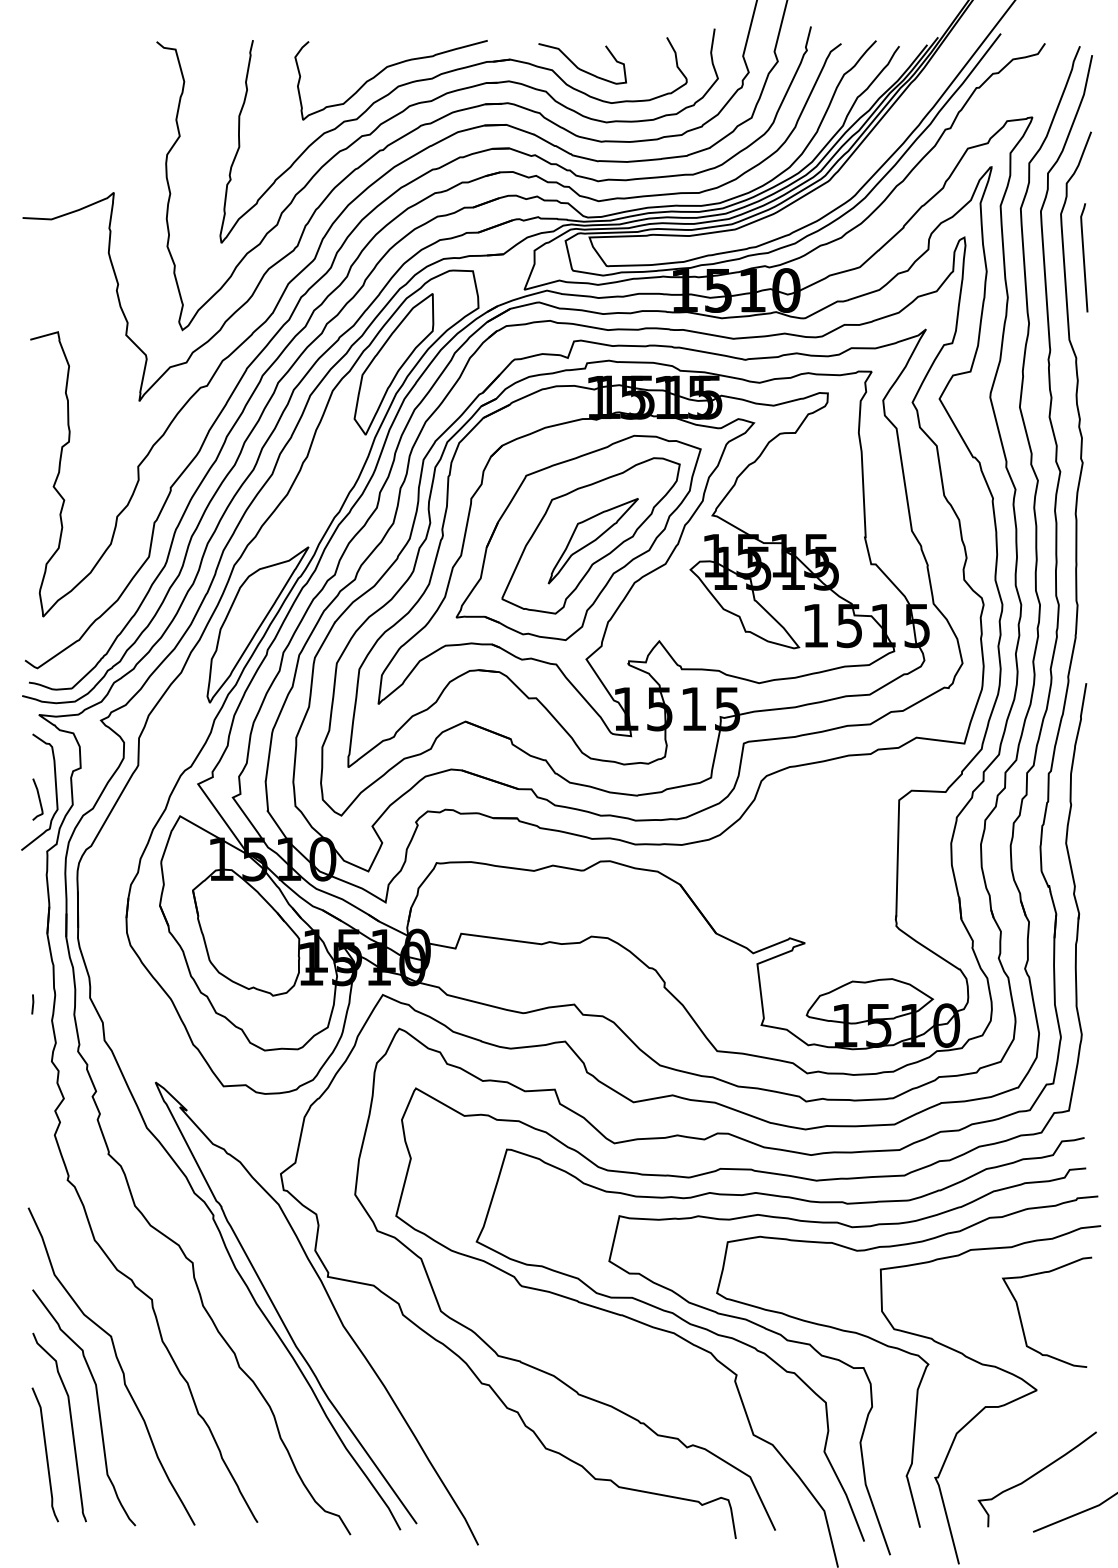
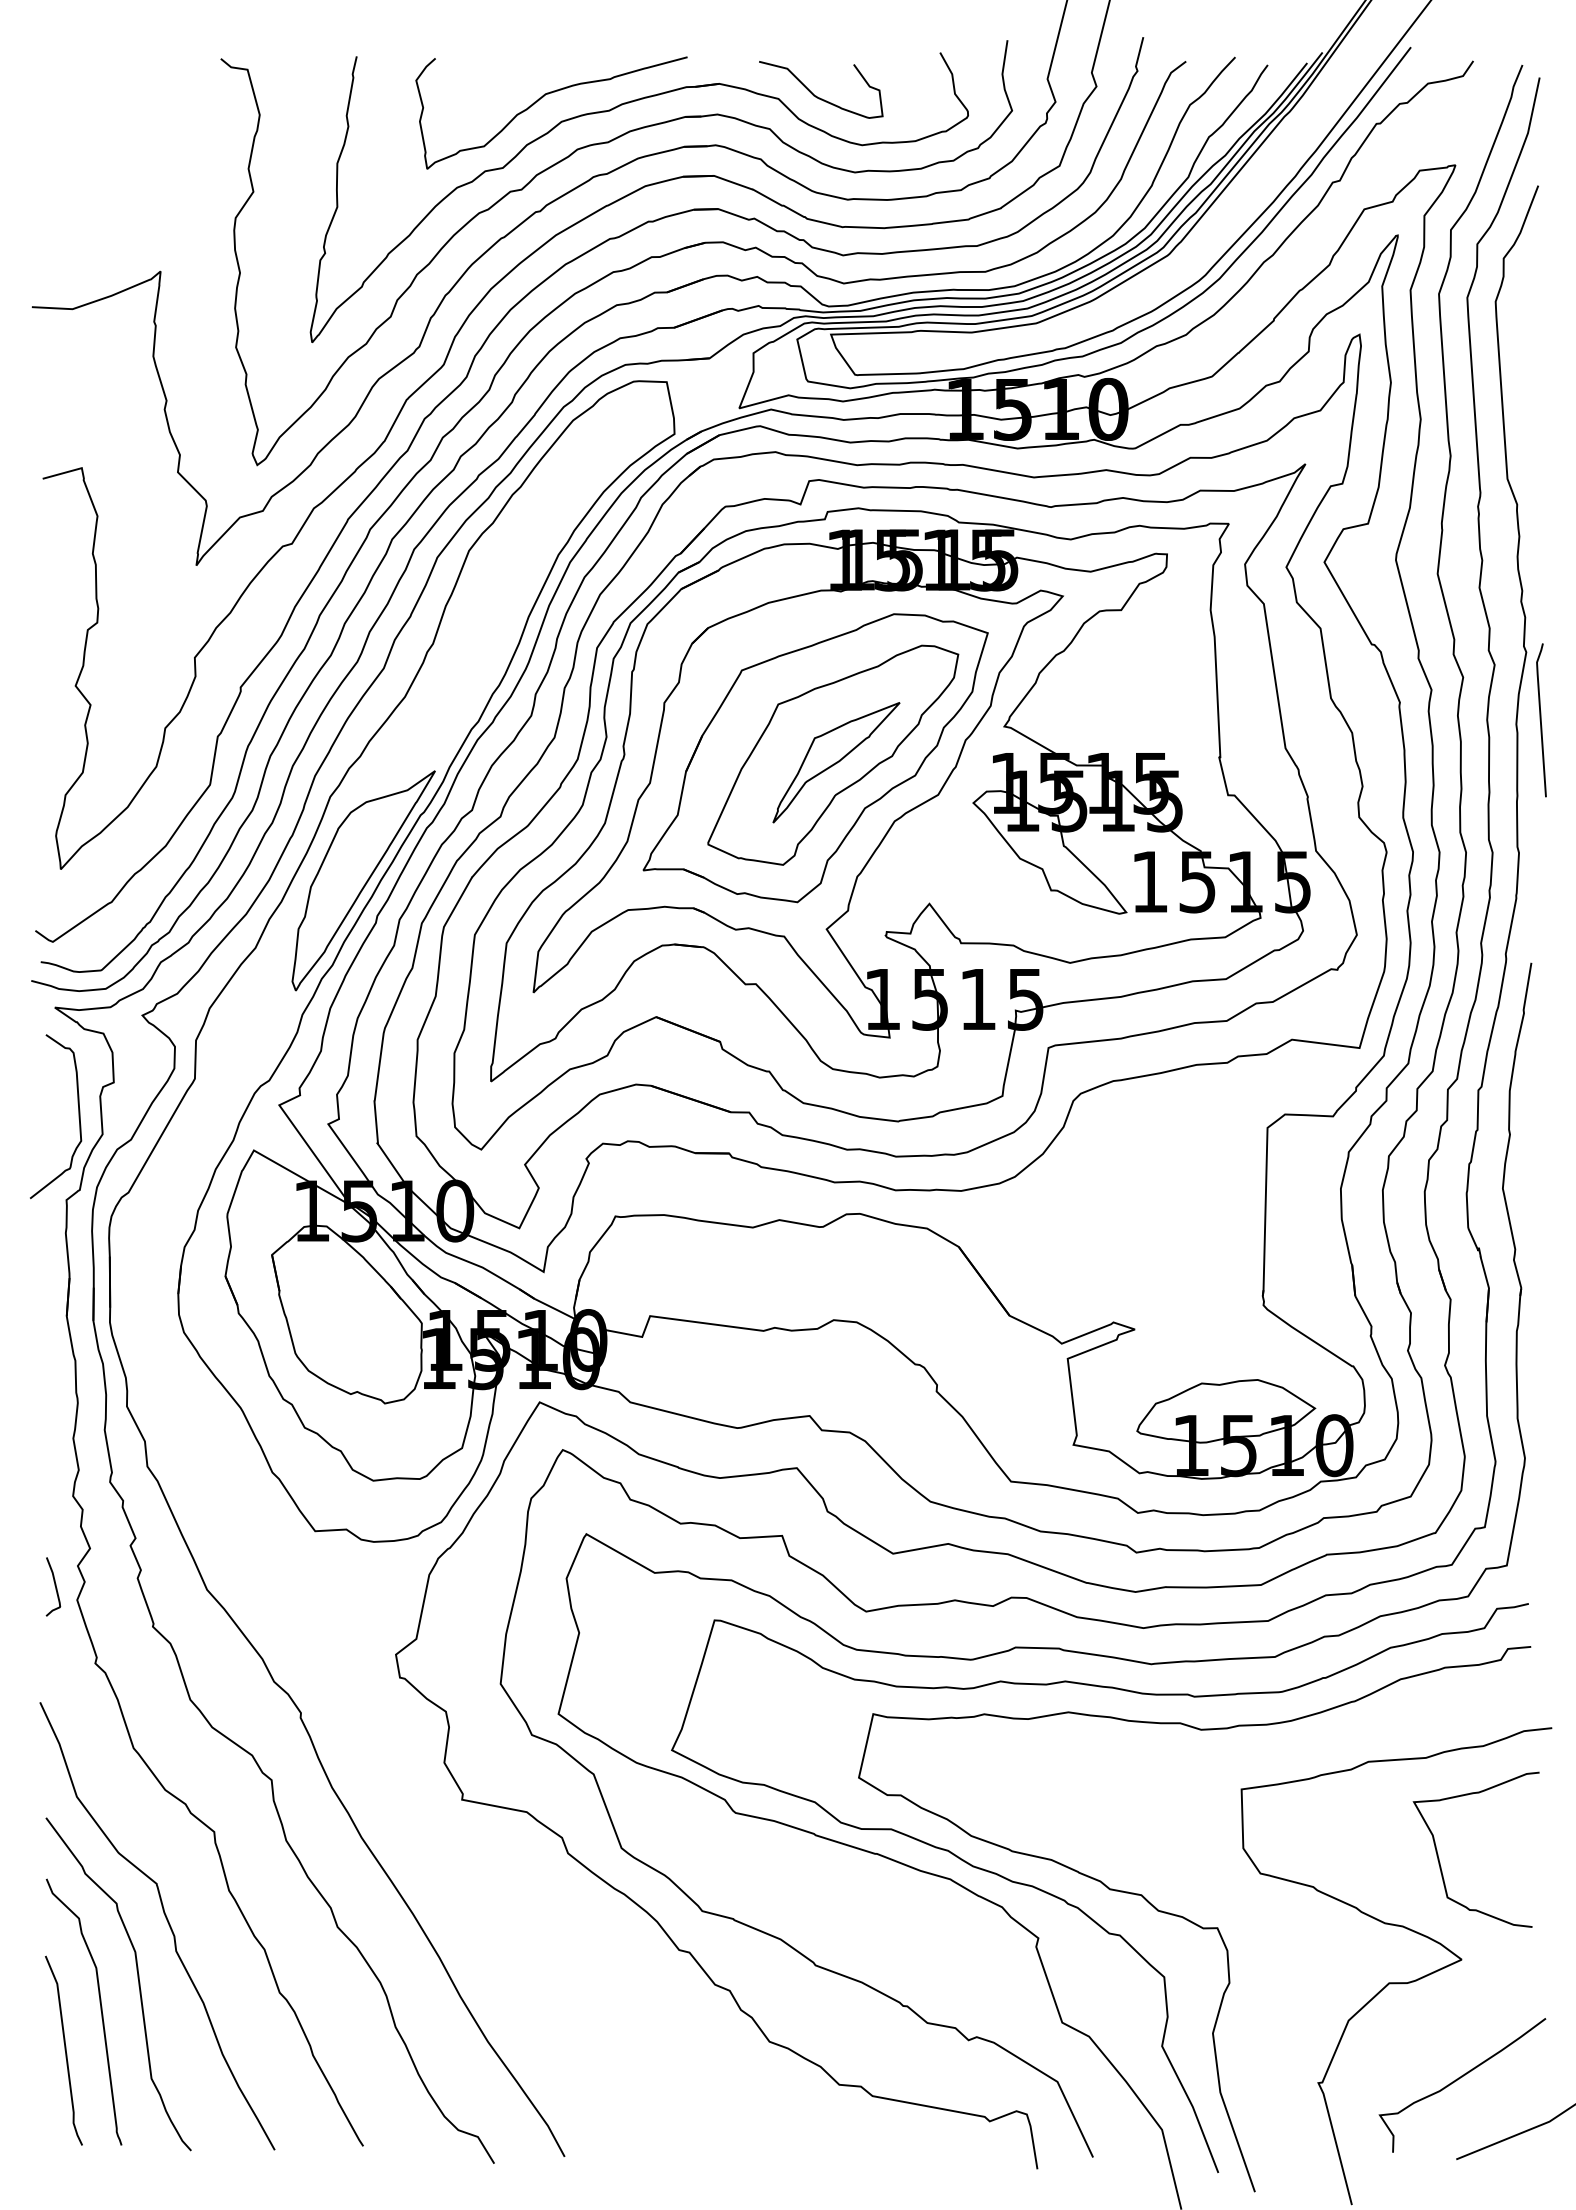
line: (1084, 257) -> (1541, 720), moved
part: (394, 364) -> (555, 513), removed
curve: (38, 798) -> (54, 1585), moved
line: (32, 1004) -> (45, 1415), removed
curve: (332, 1305) -> (468, 1840), removed
curve: (909, 1354) -> (1281, 1908), removed

